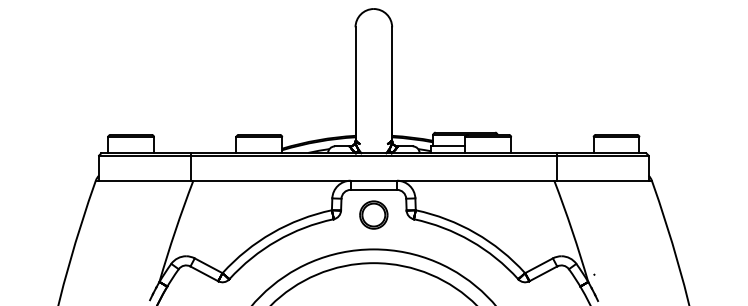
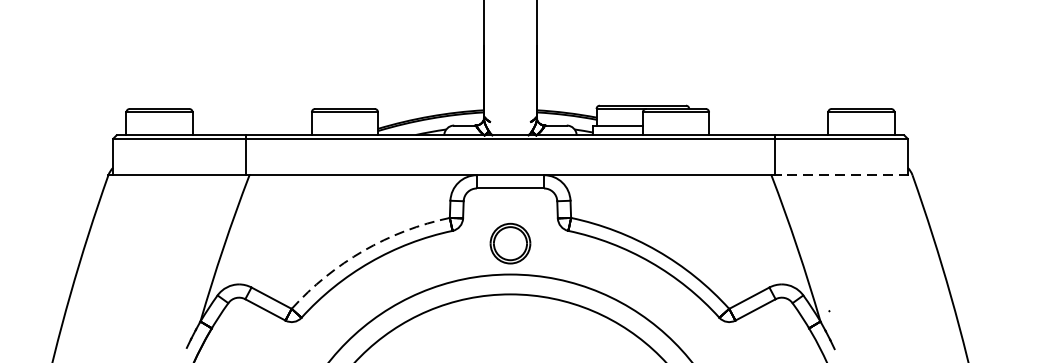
line: (603, 180) -> (842, 174), solid -> dashed
part: (373, 214) -> (509, 242), moved
arc: (272, 233) -> (363, 251), solid -> dashed

